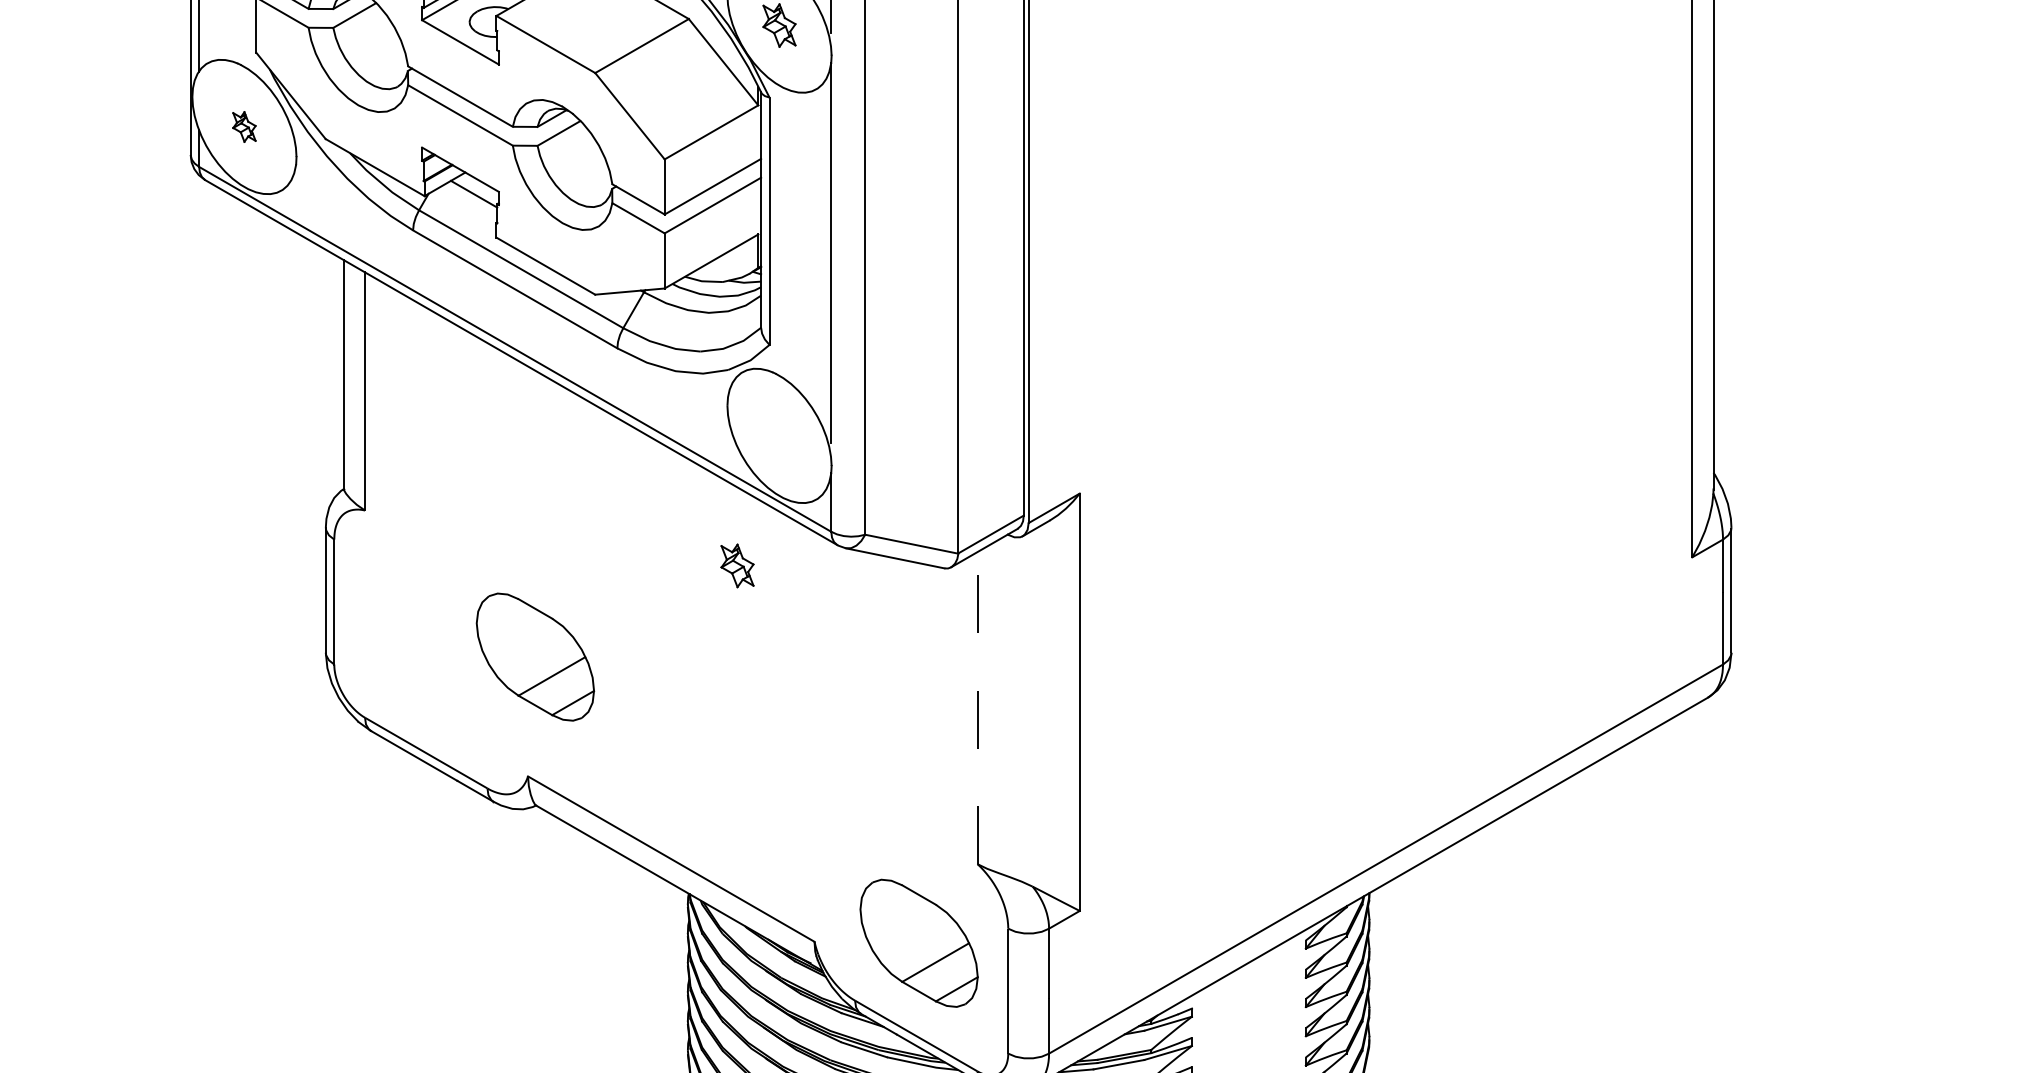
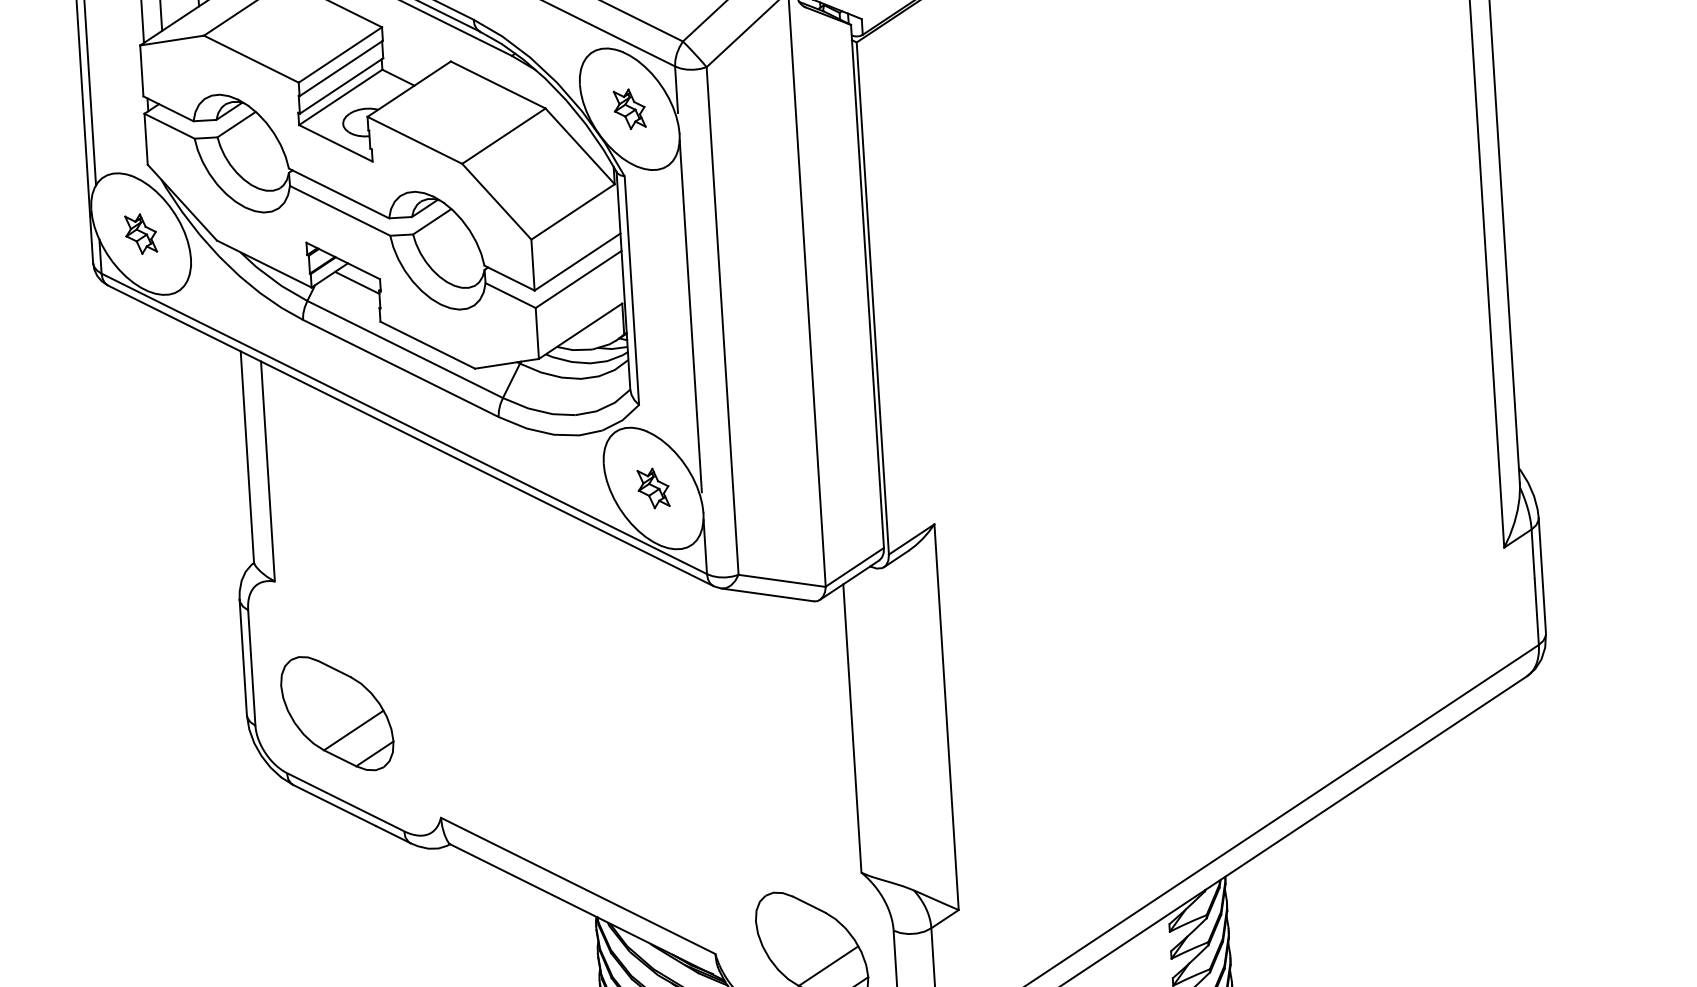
part: (244, 126) -> (141, 233), size x1.43
part: (737, 565) -> (653, 488), moved
part: (535, 656) -> (337, 713), moved
line: (977, 708) -> (852, 728), dashed -> solid

